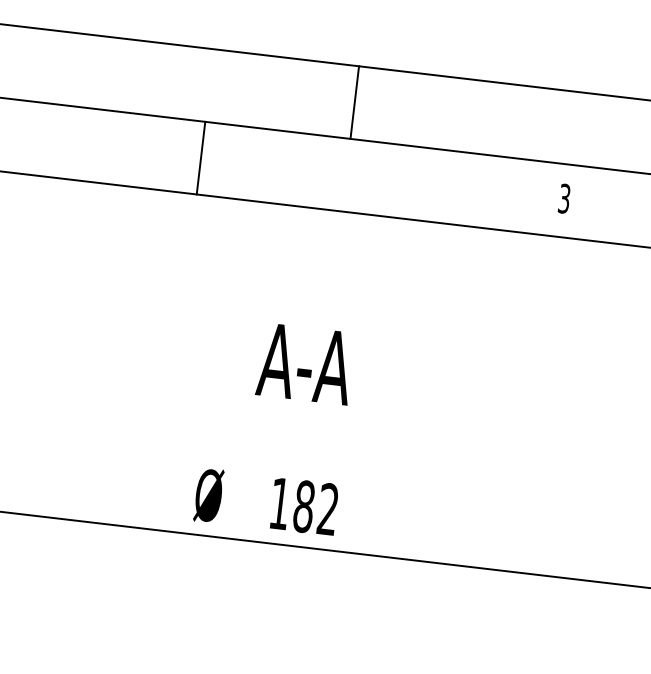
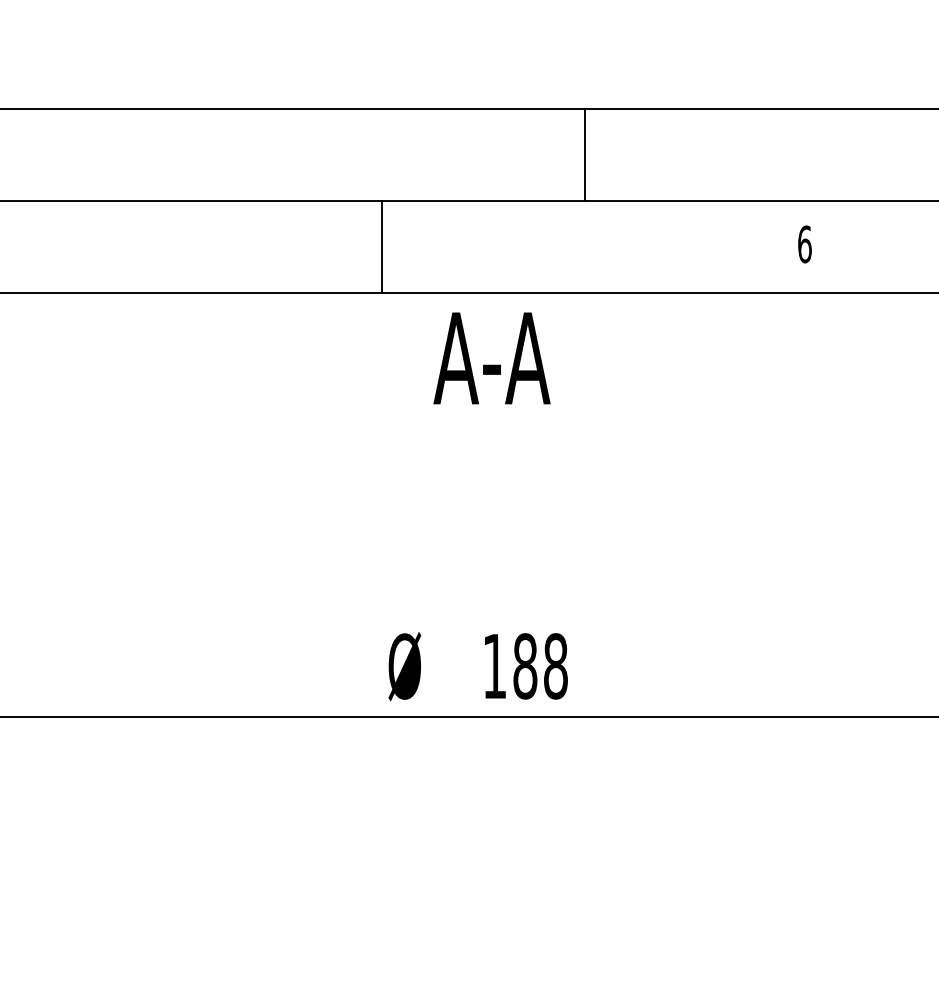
line: (354, 102) -> (585, 155), moved
line: (200, 157) -> (381, 246), moved
text: (564, 198) -> (804, 244), 3 -> 6
text: (304, 364) -> (491, 358), moved
text: (328, 509) -> (555, 666), 182 -> 188

